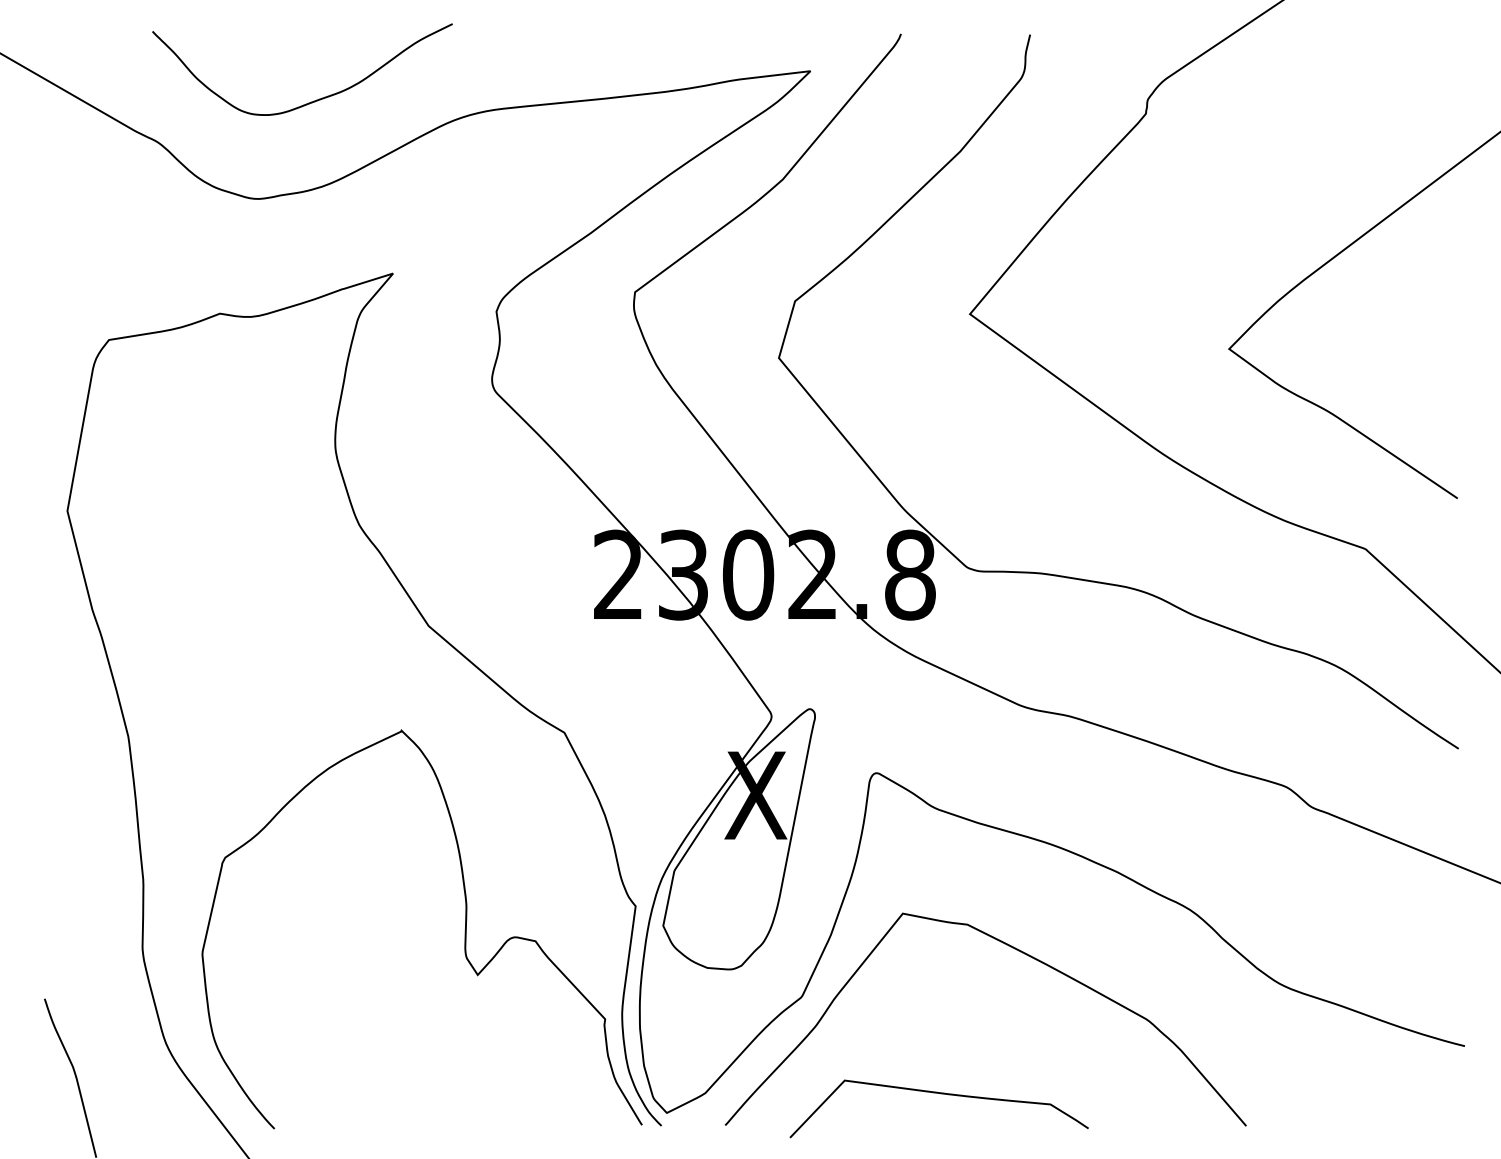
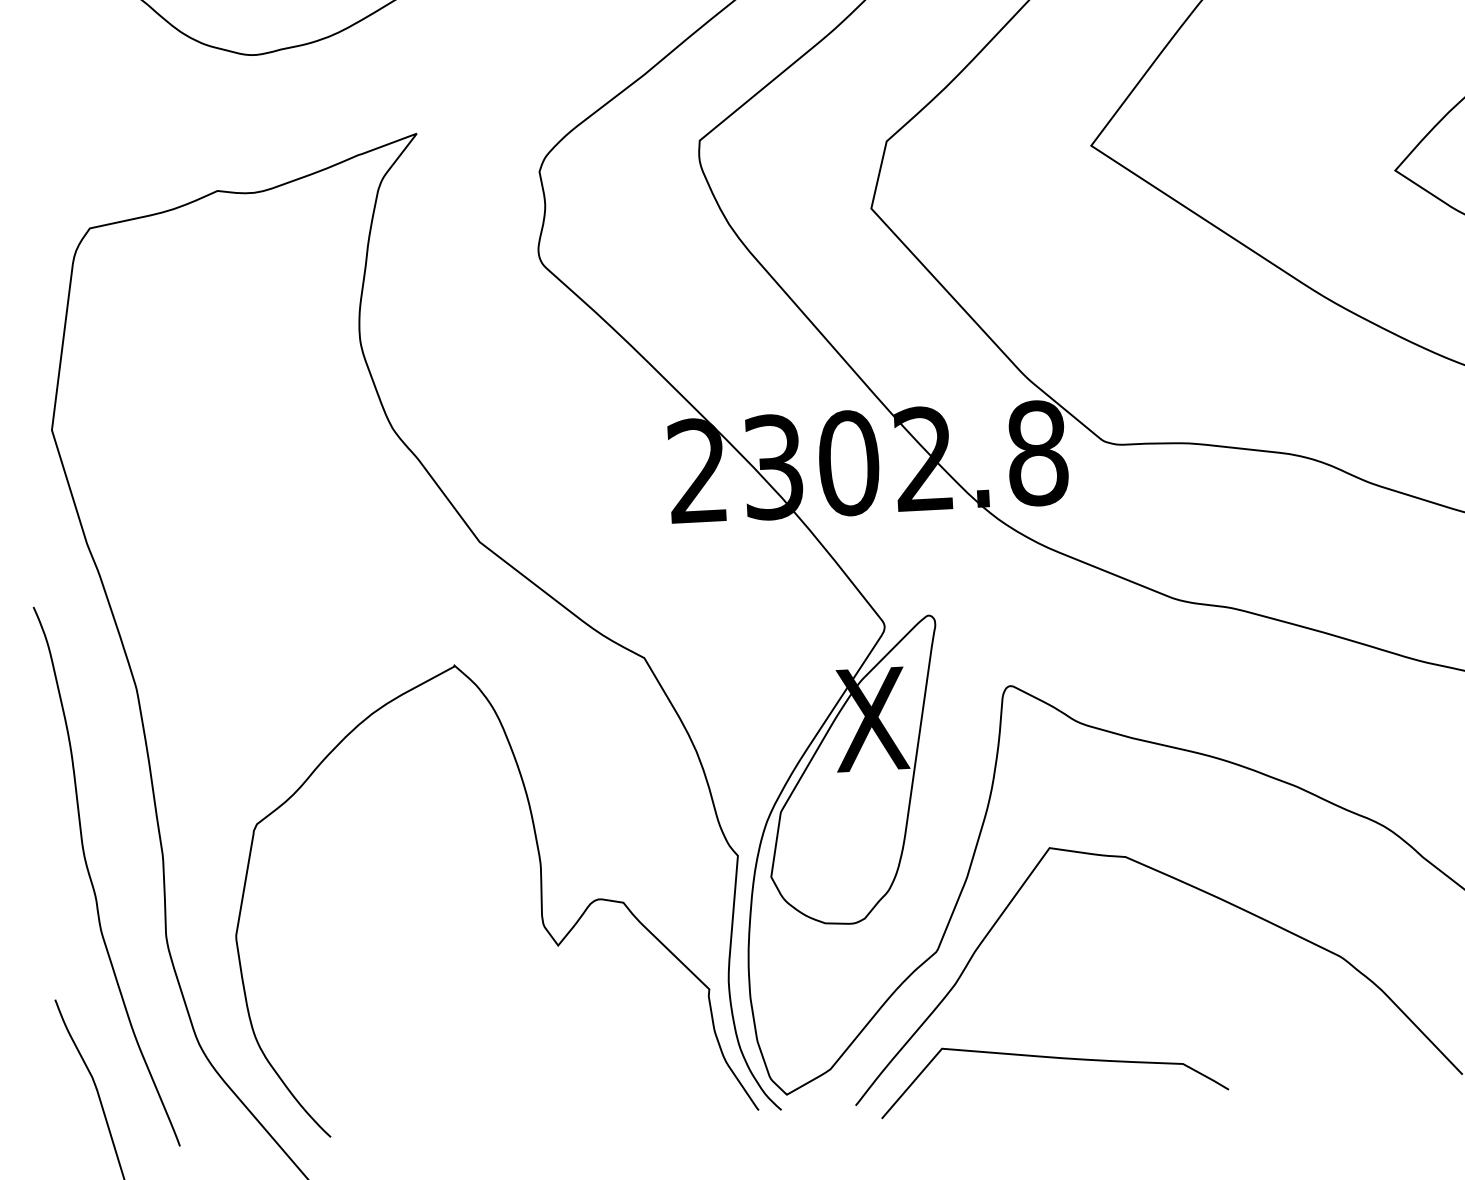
curve: (82, 900) -> (93, 882), added
curve: (940, 1094) -> (1054, 1059), moved

